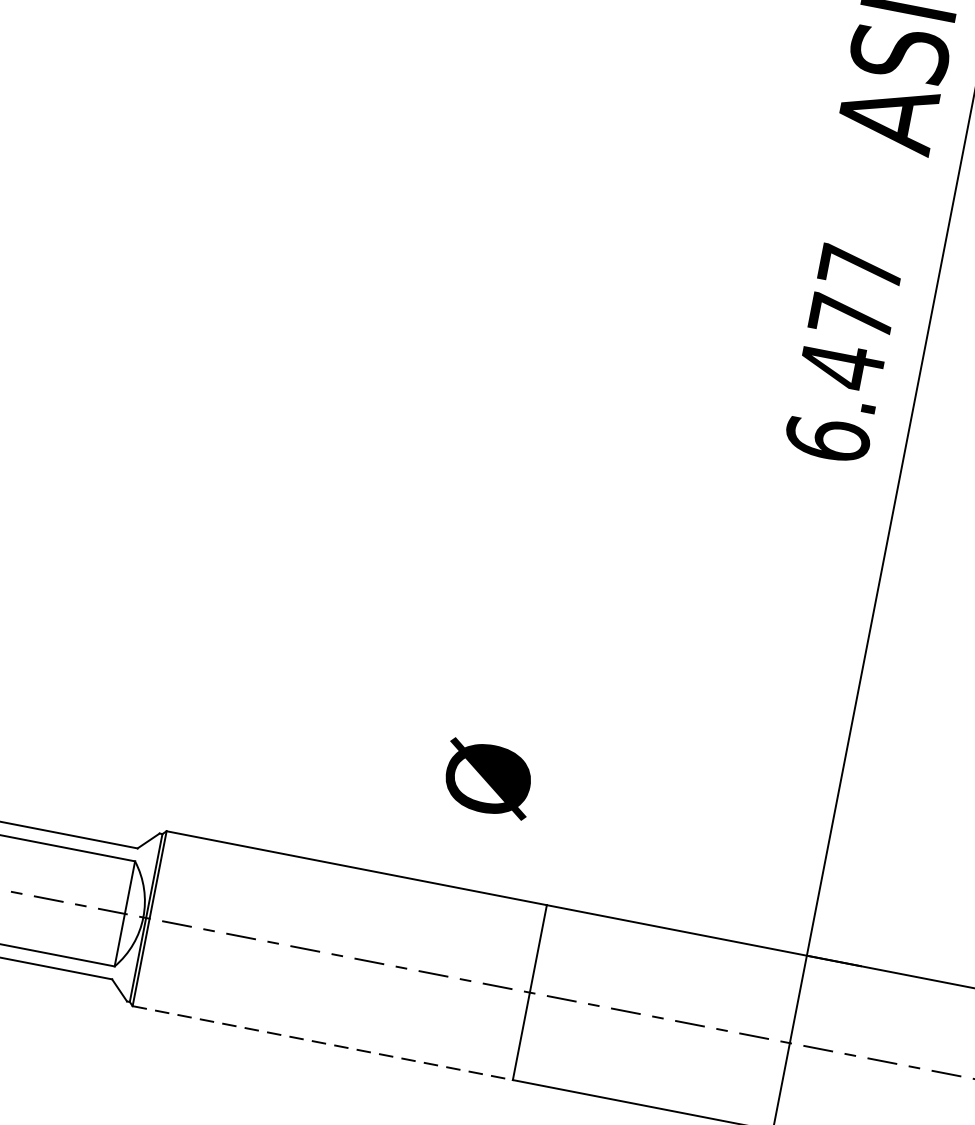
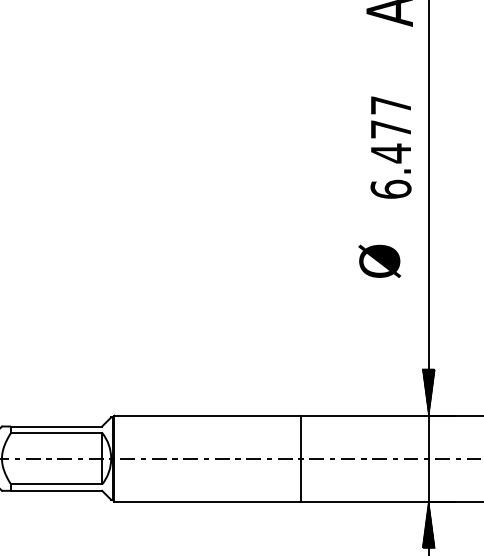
text: (843, 353) -> (390, 147), moved
text: (488, 777) -> (379, 260), moved
hatch: (815, 908) -> (428, 392), added
line: (324, 1043) -> (208, 501), dashed -> solid

